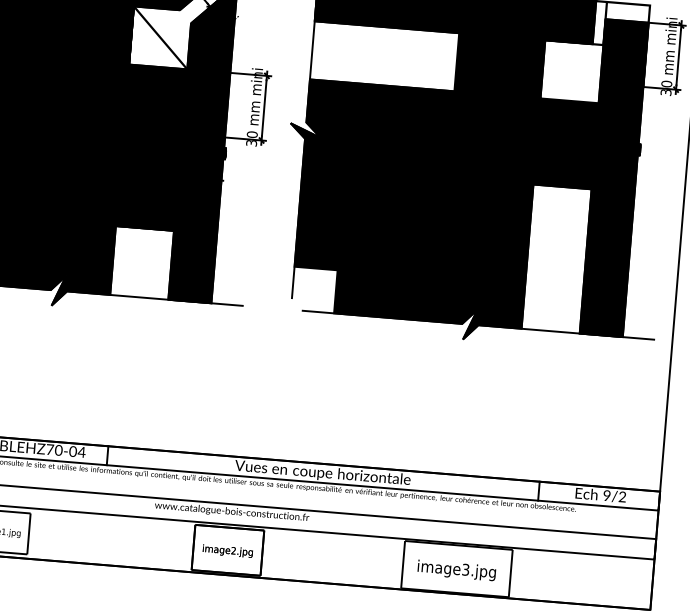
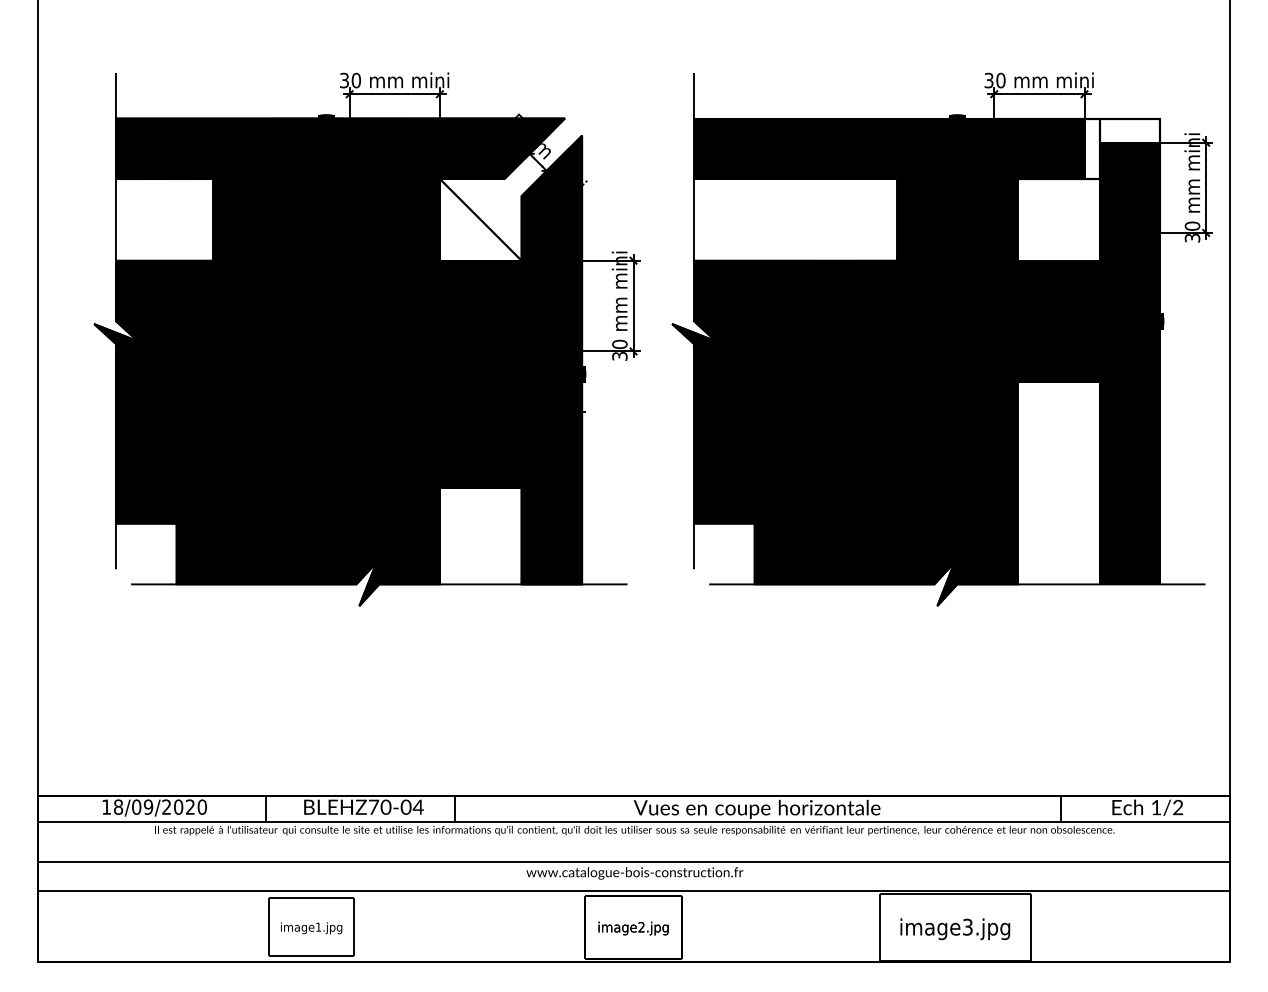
text: (607, 495) -> (1156, 807), 9/2 -> 1/2

